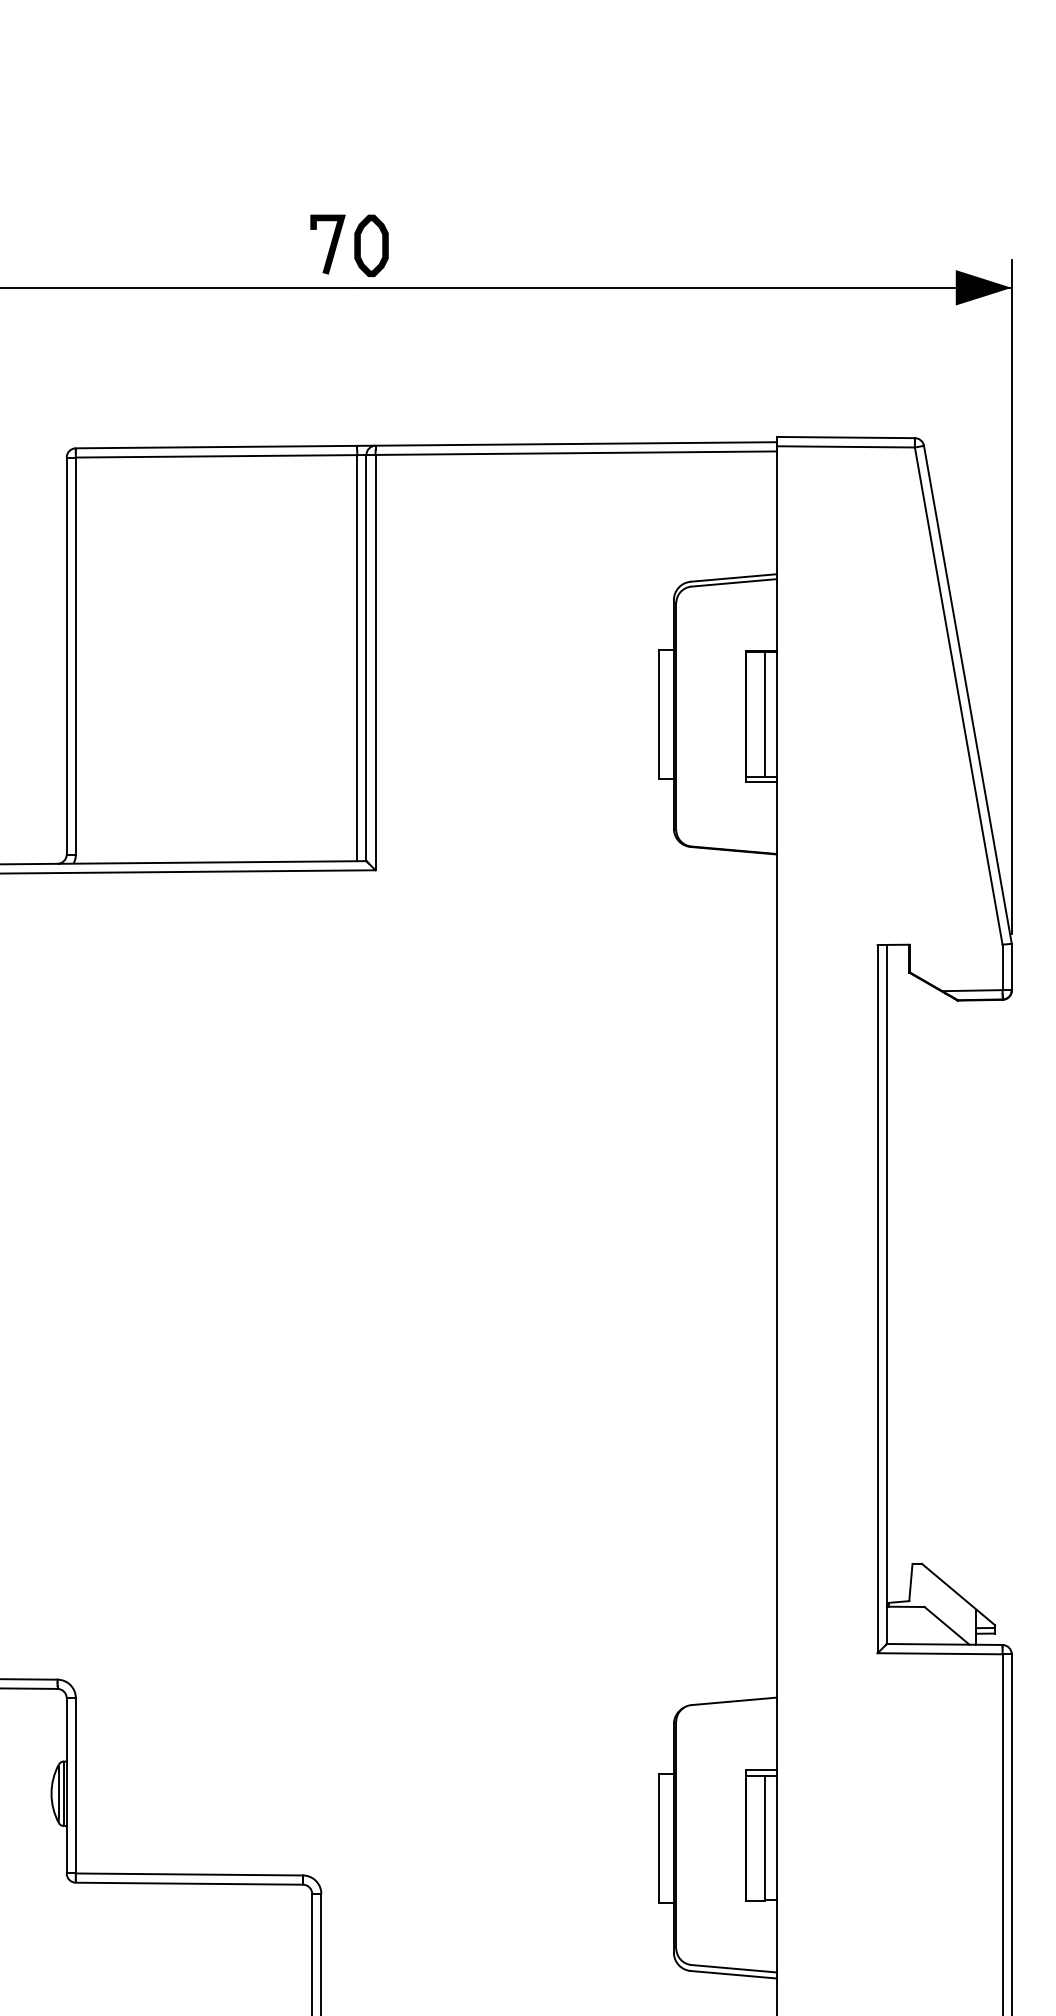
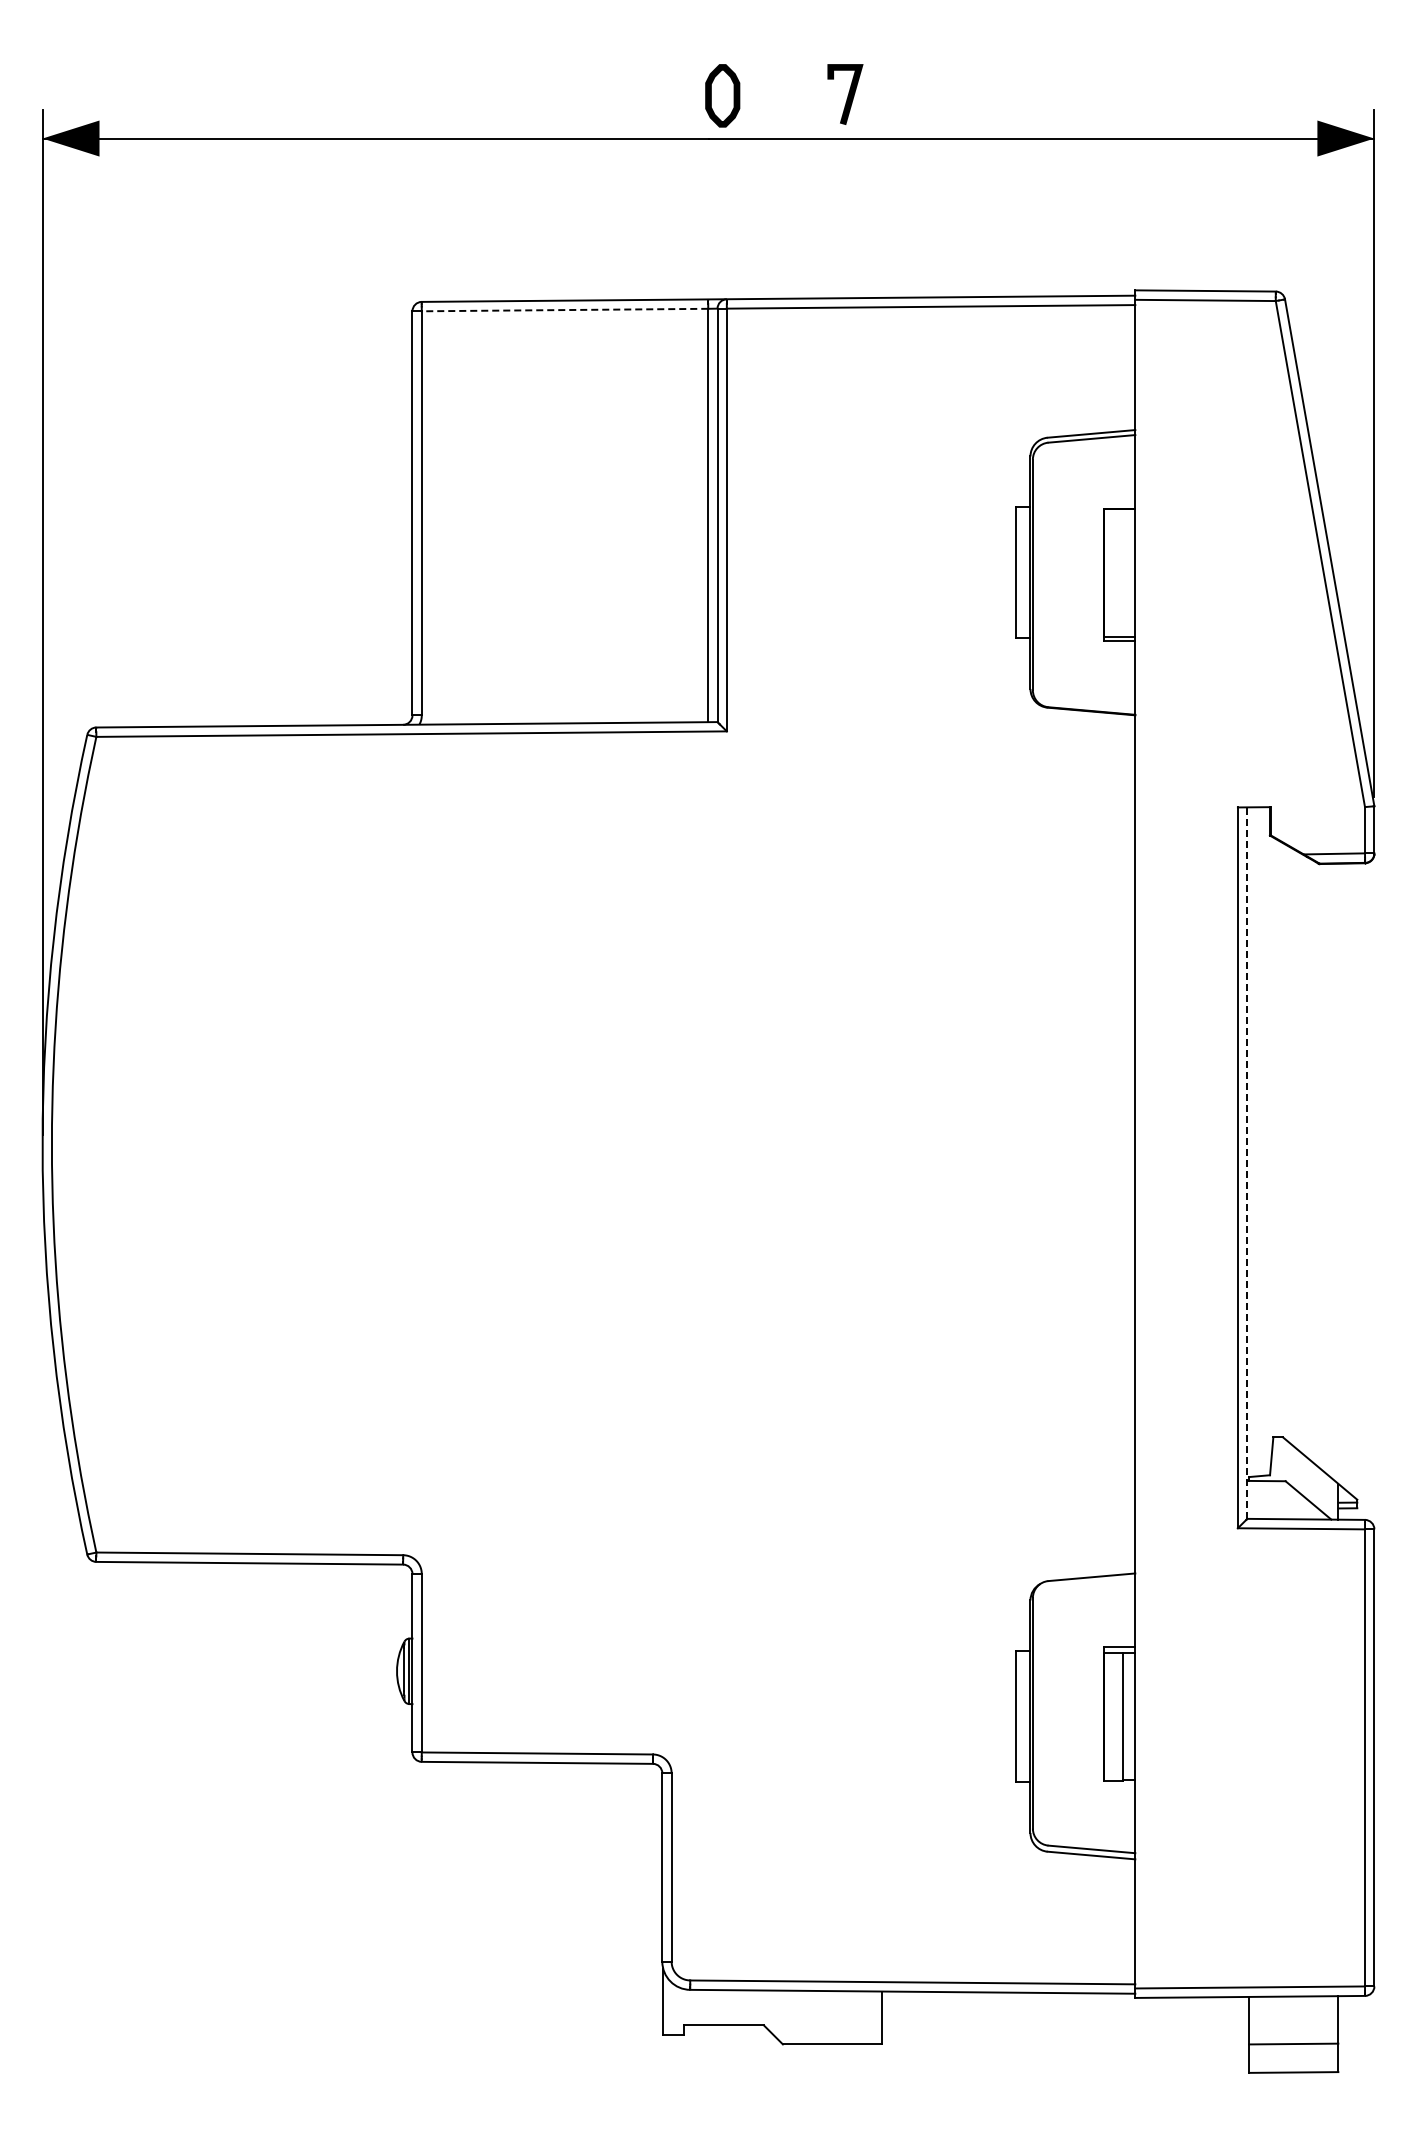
line: (330, 245) -> (847, 95), moved
line: (216, 456) -> (564, 310), solid -> dashed
line: (764, 714) -> (1122, 572), removed
line: (887, 1294) -> (1247, 1163), solid -> dashed

